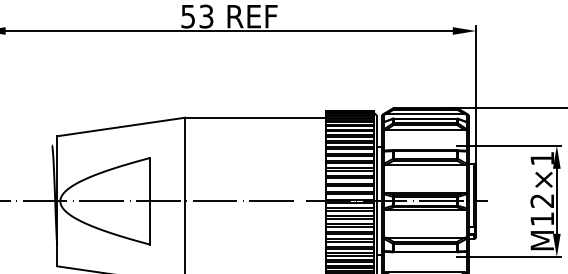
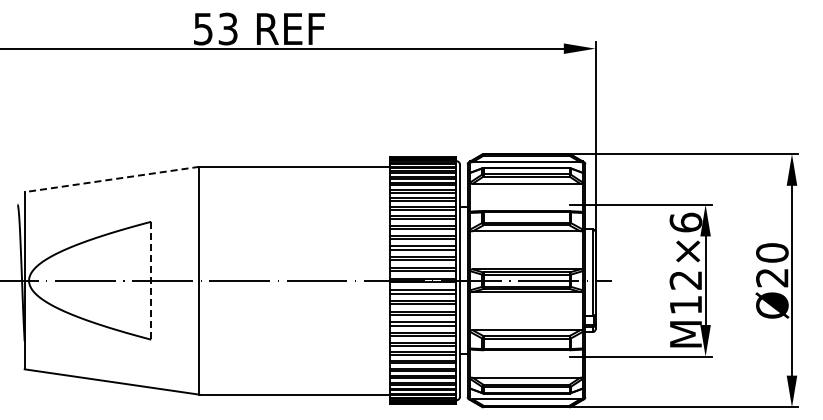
line: (120, 127) -> (111, 179), solid -> dashed
text: (542, 158) -> (685, 222), M12×1 -> M12×6
line: (150, 201) -> (151, 280), solid -> dashed

